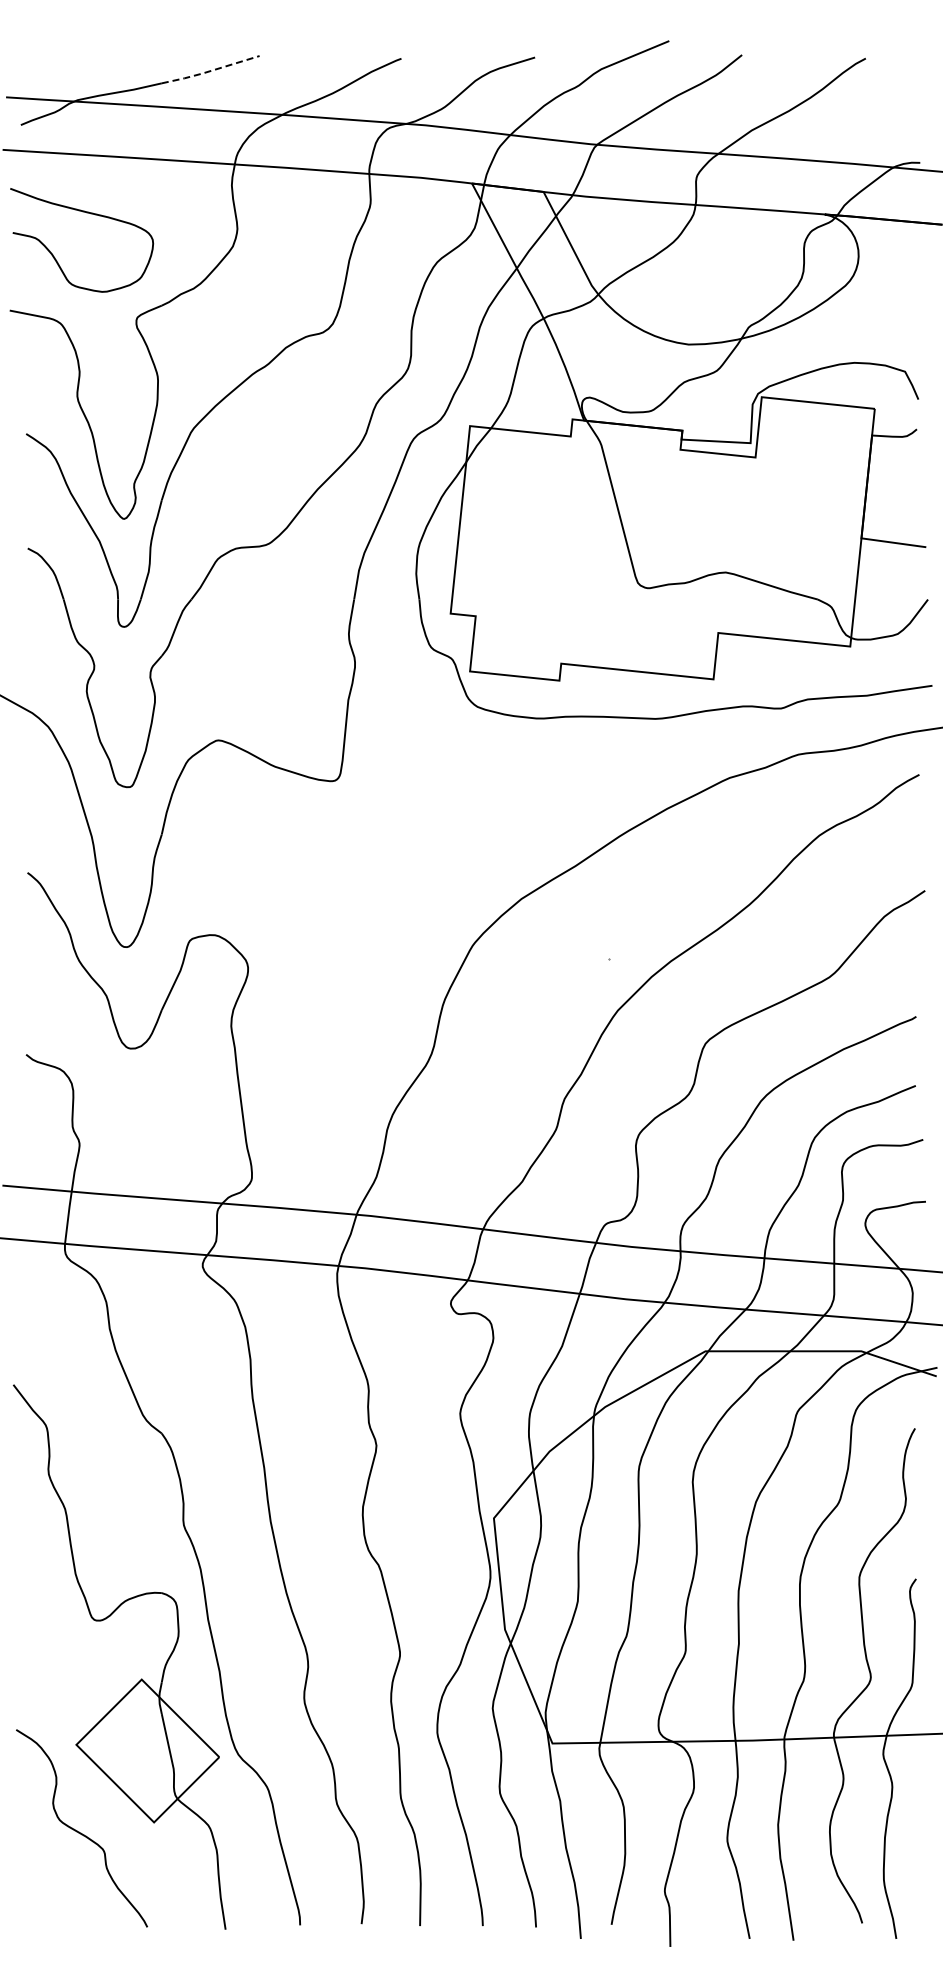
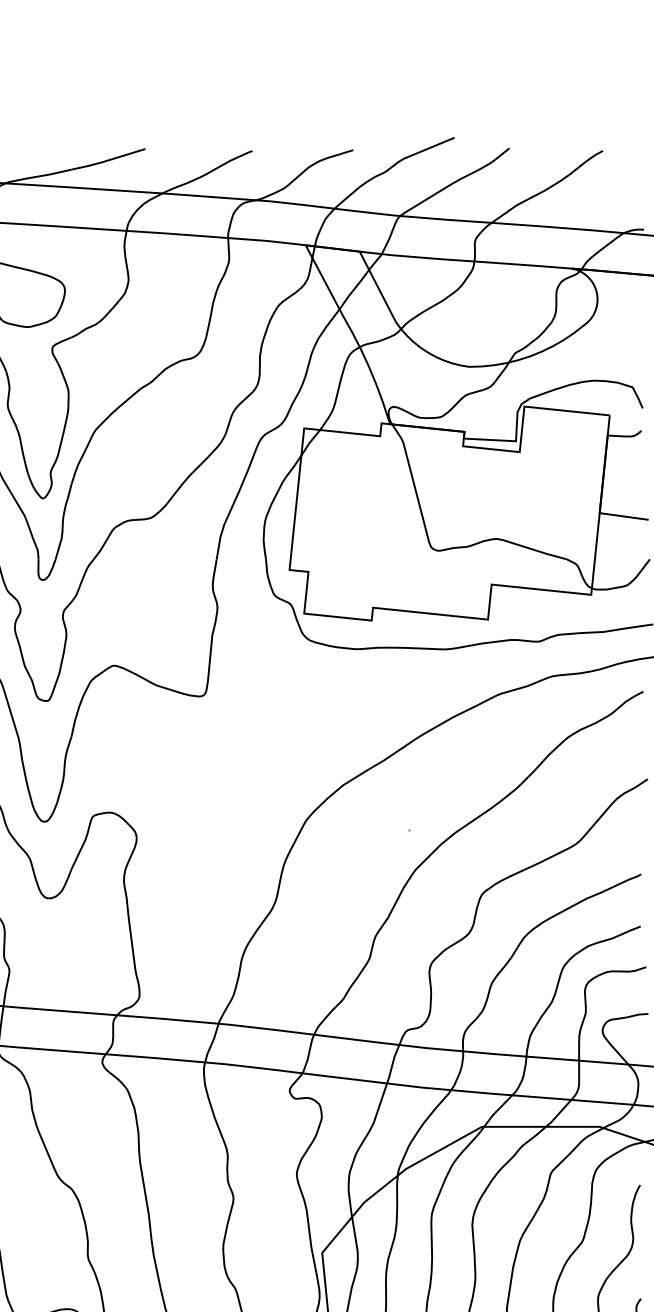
line: (210, 71) -> (108, 160), dashed -> solid

